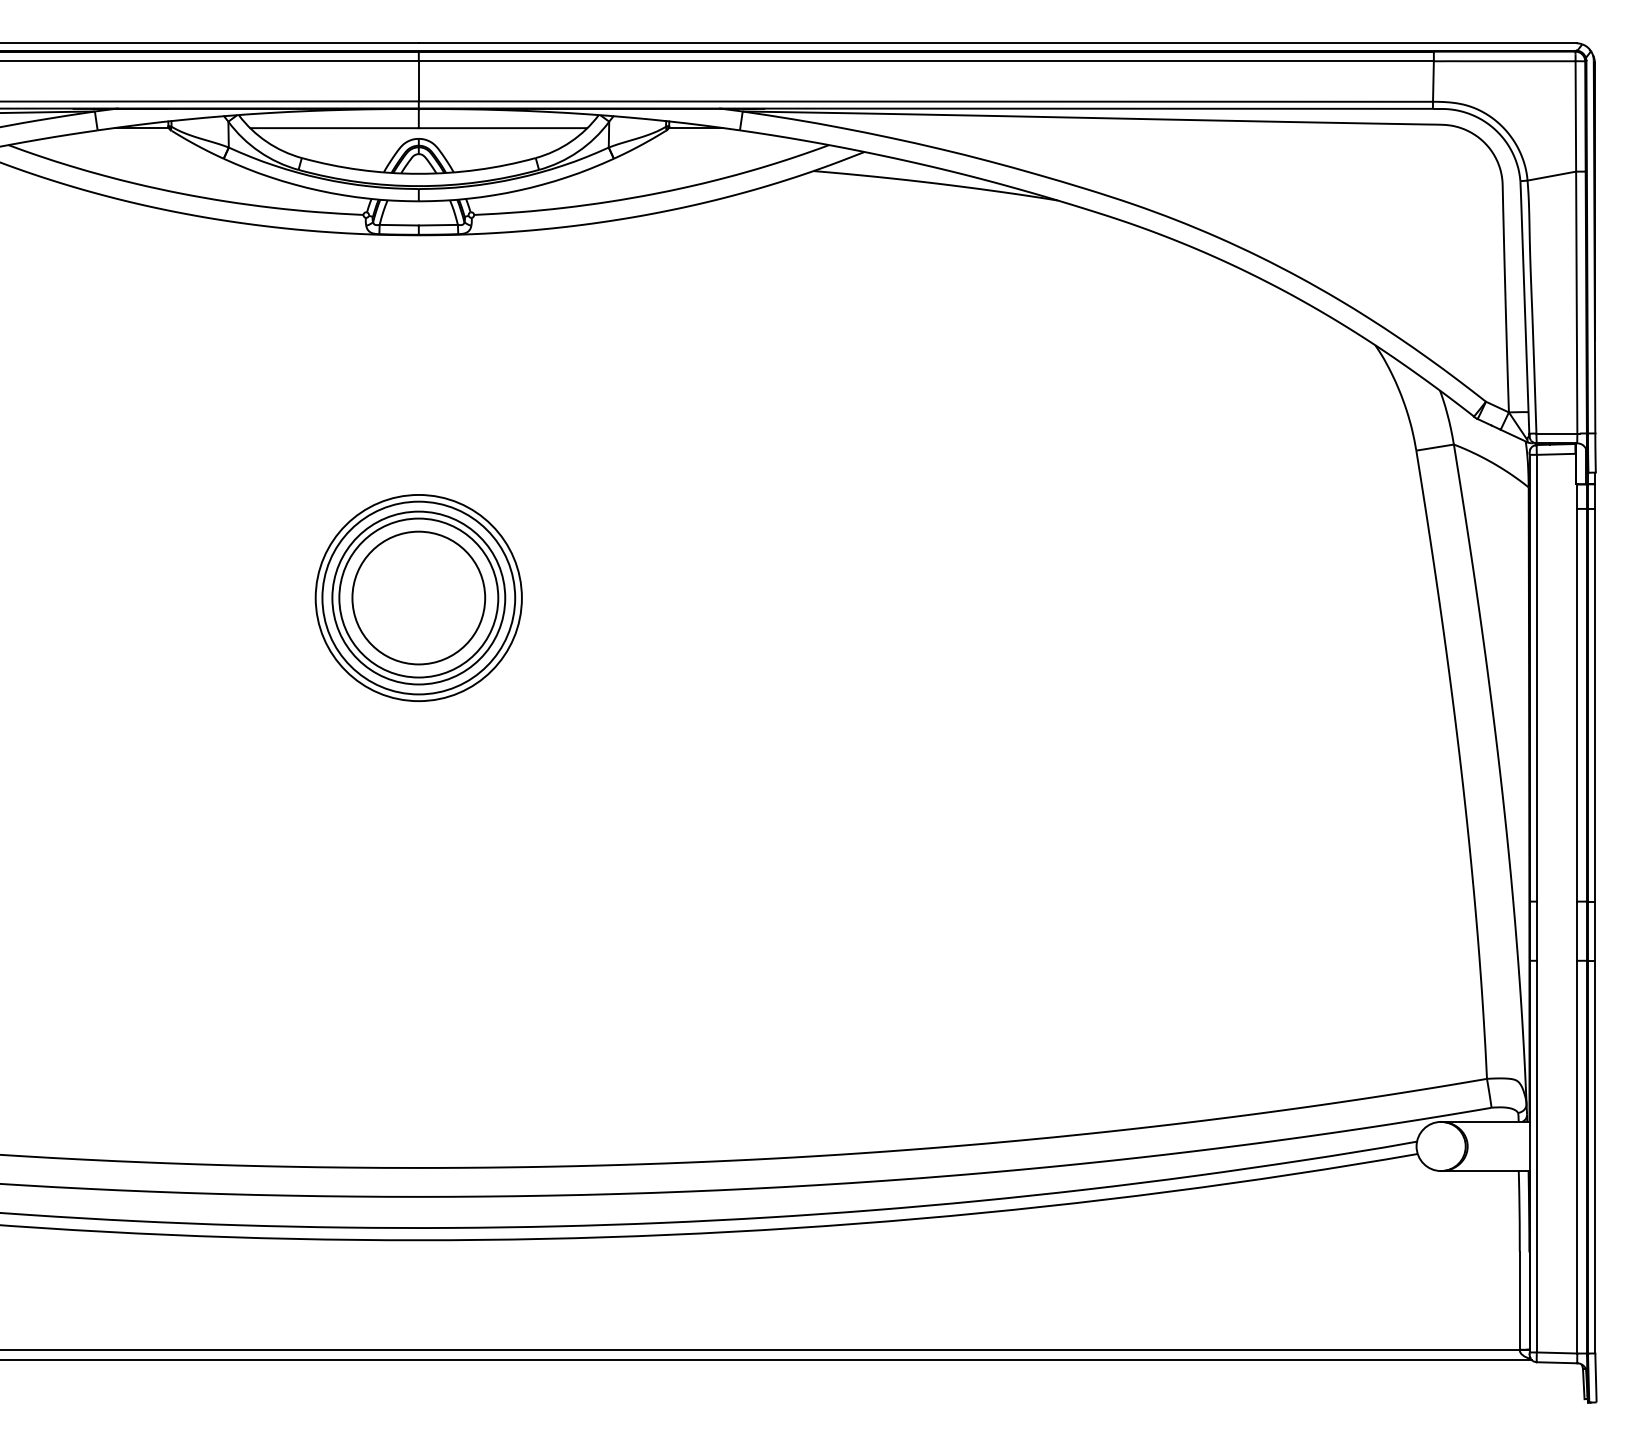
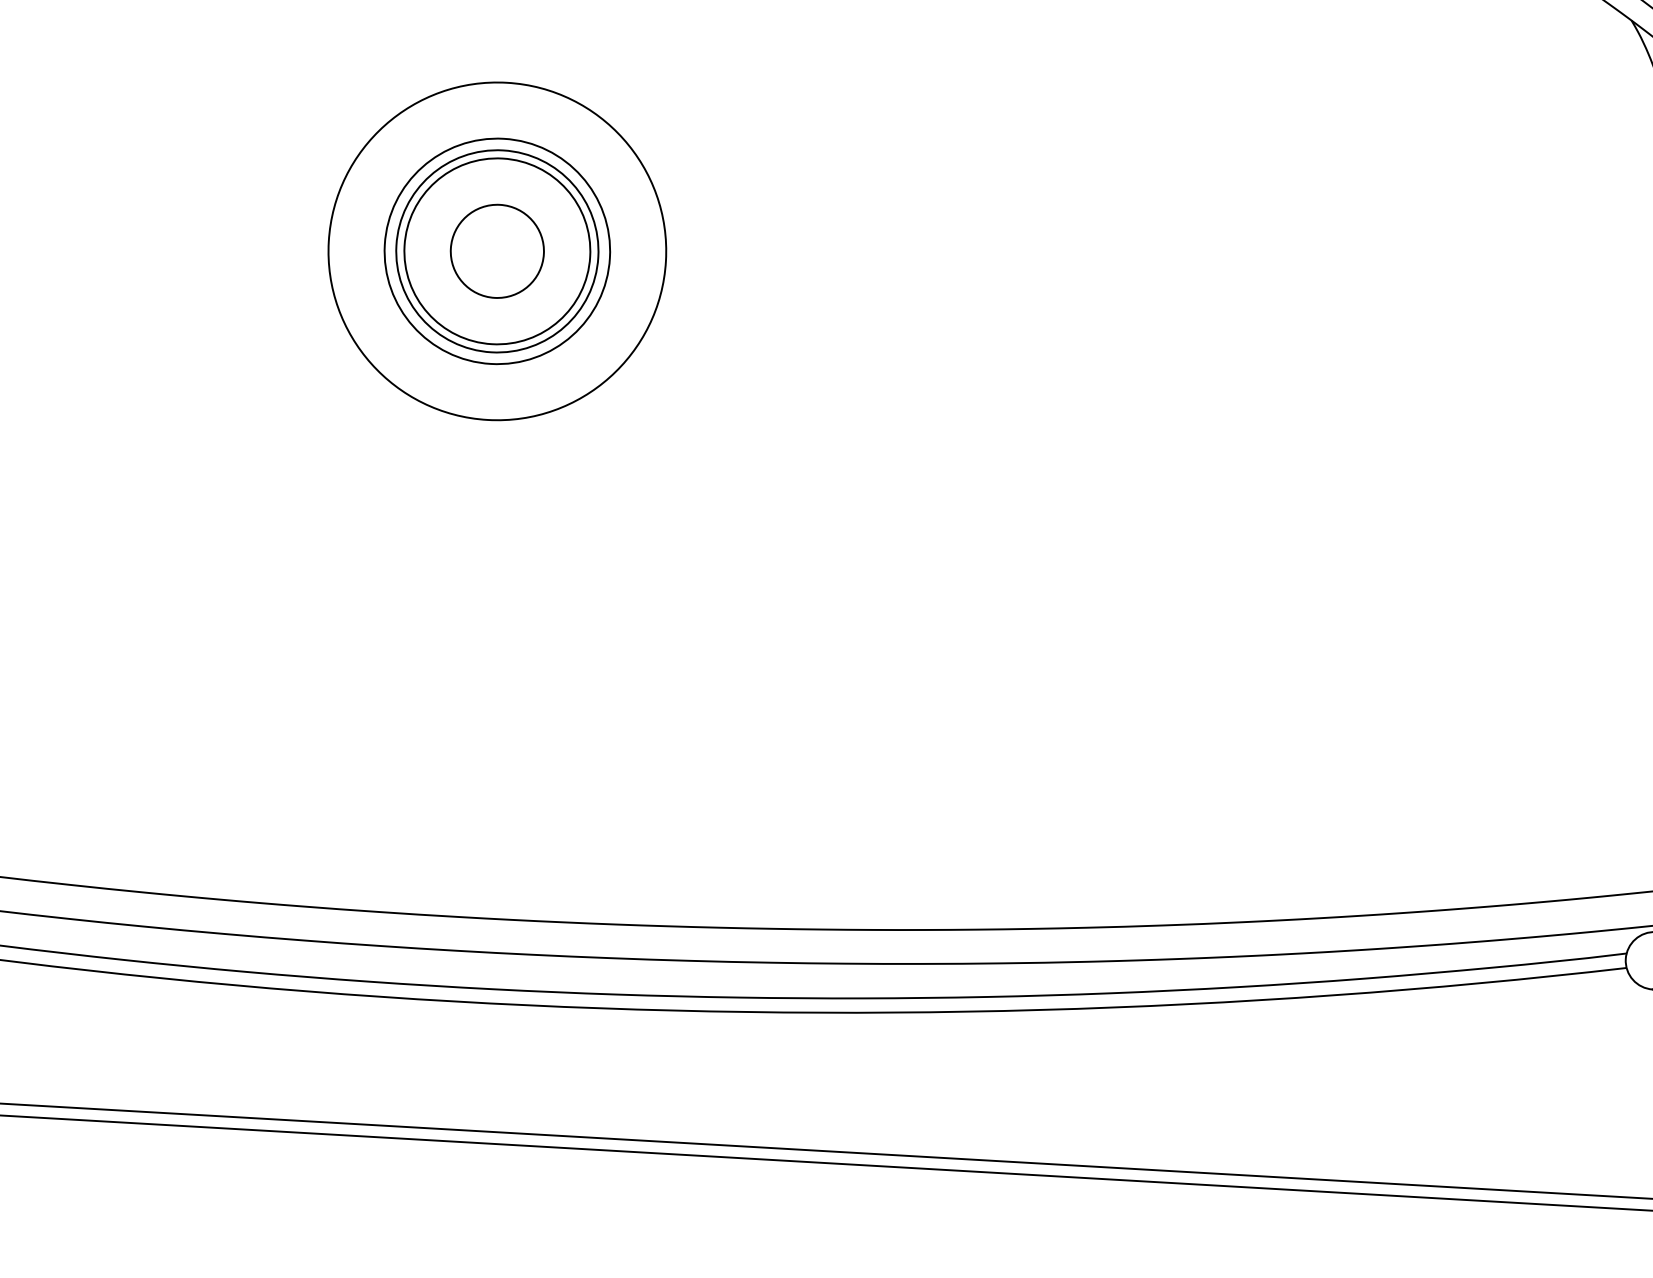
circle: (418, 597) -> (497, 250), size x0.6
circle: (418, 597) -> (497, 250), size x1.4

